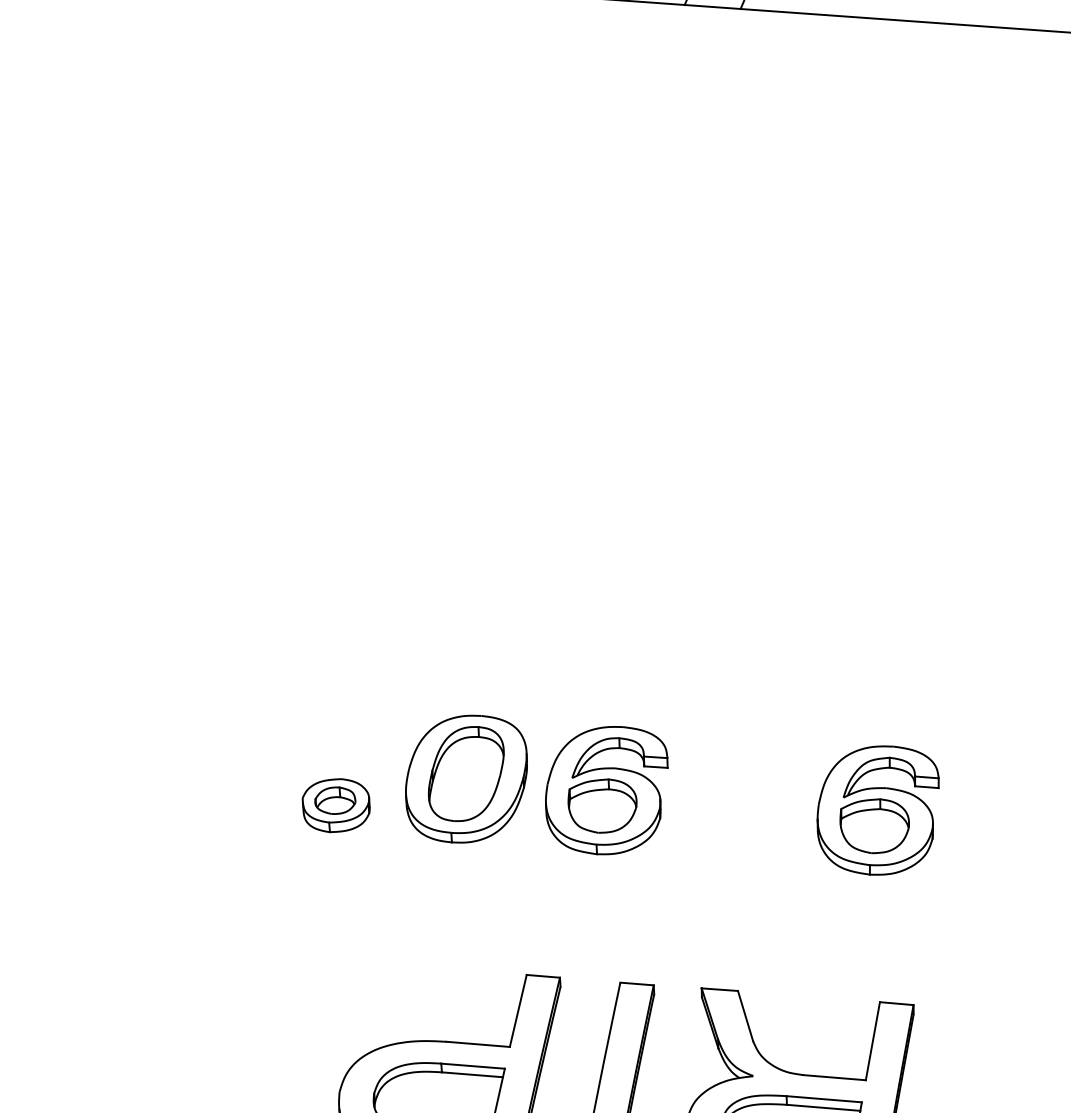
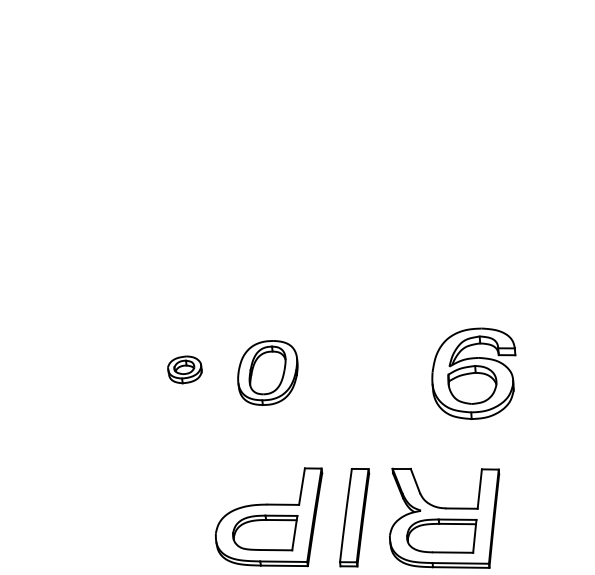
part: (605, 790) -> (337, 373), removed
part: (335, 804) -> (184, 369), moved
part: (876, 809) -> (473, 373), size x1.4

